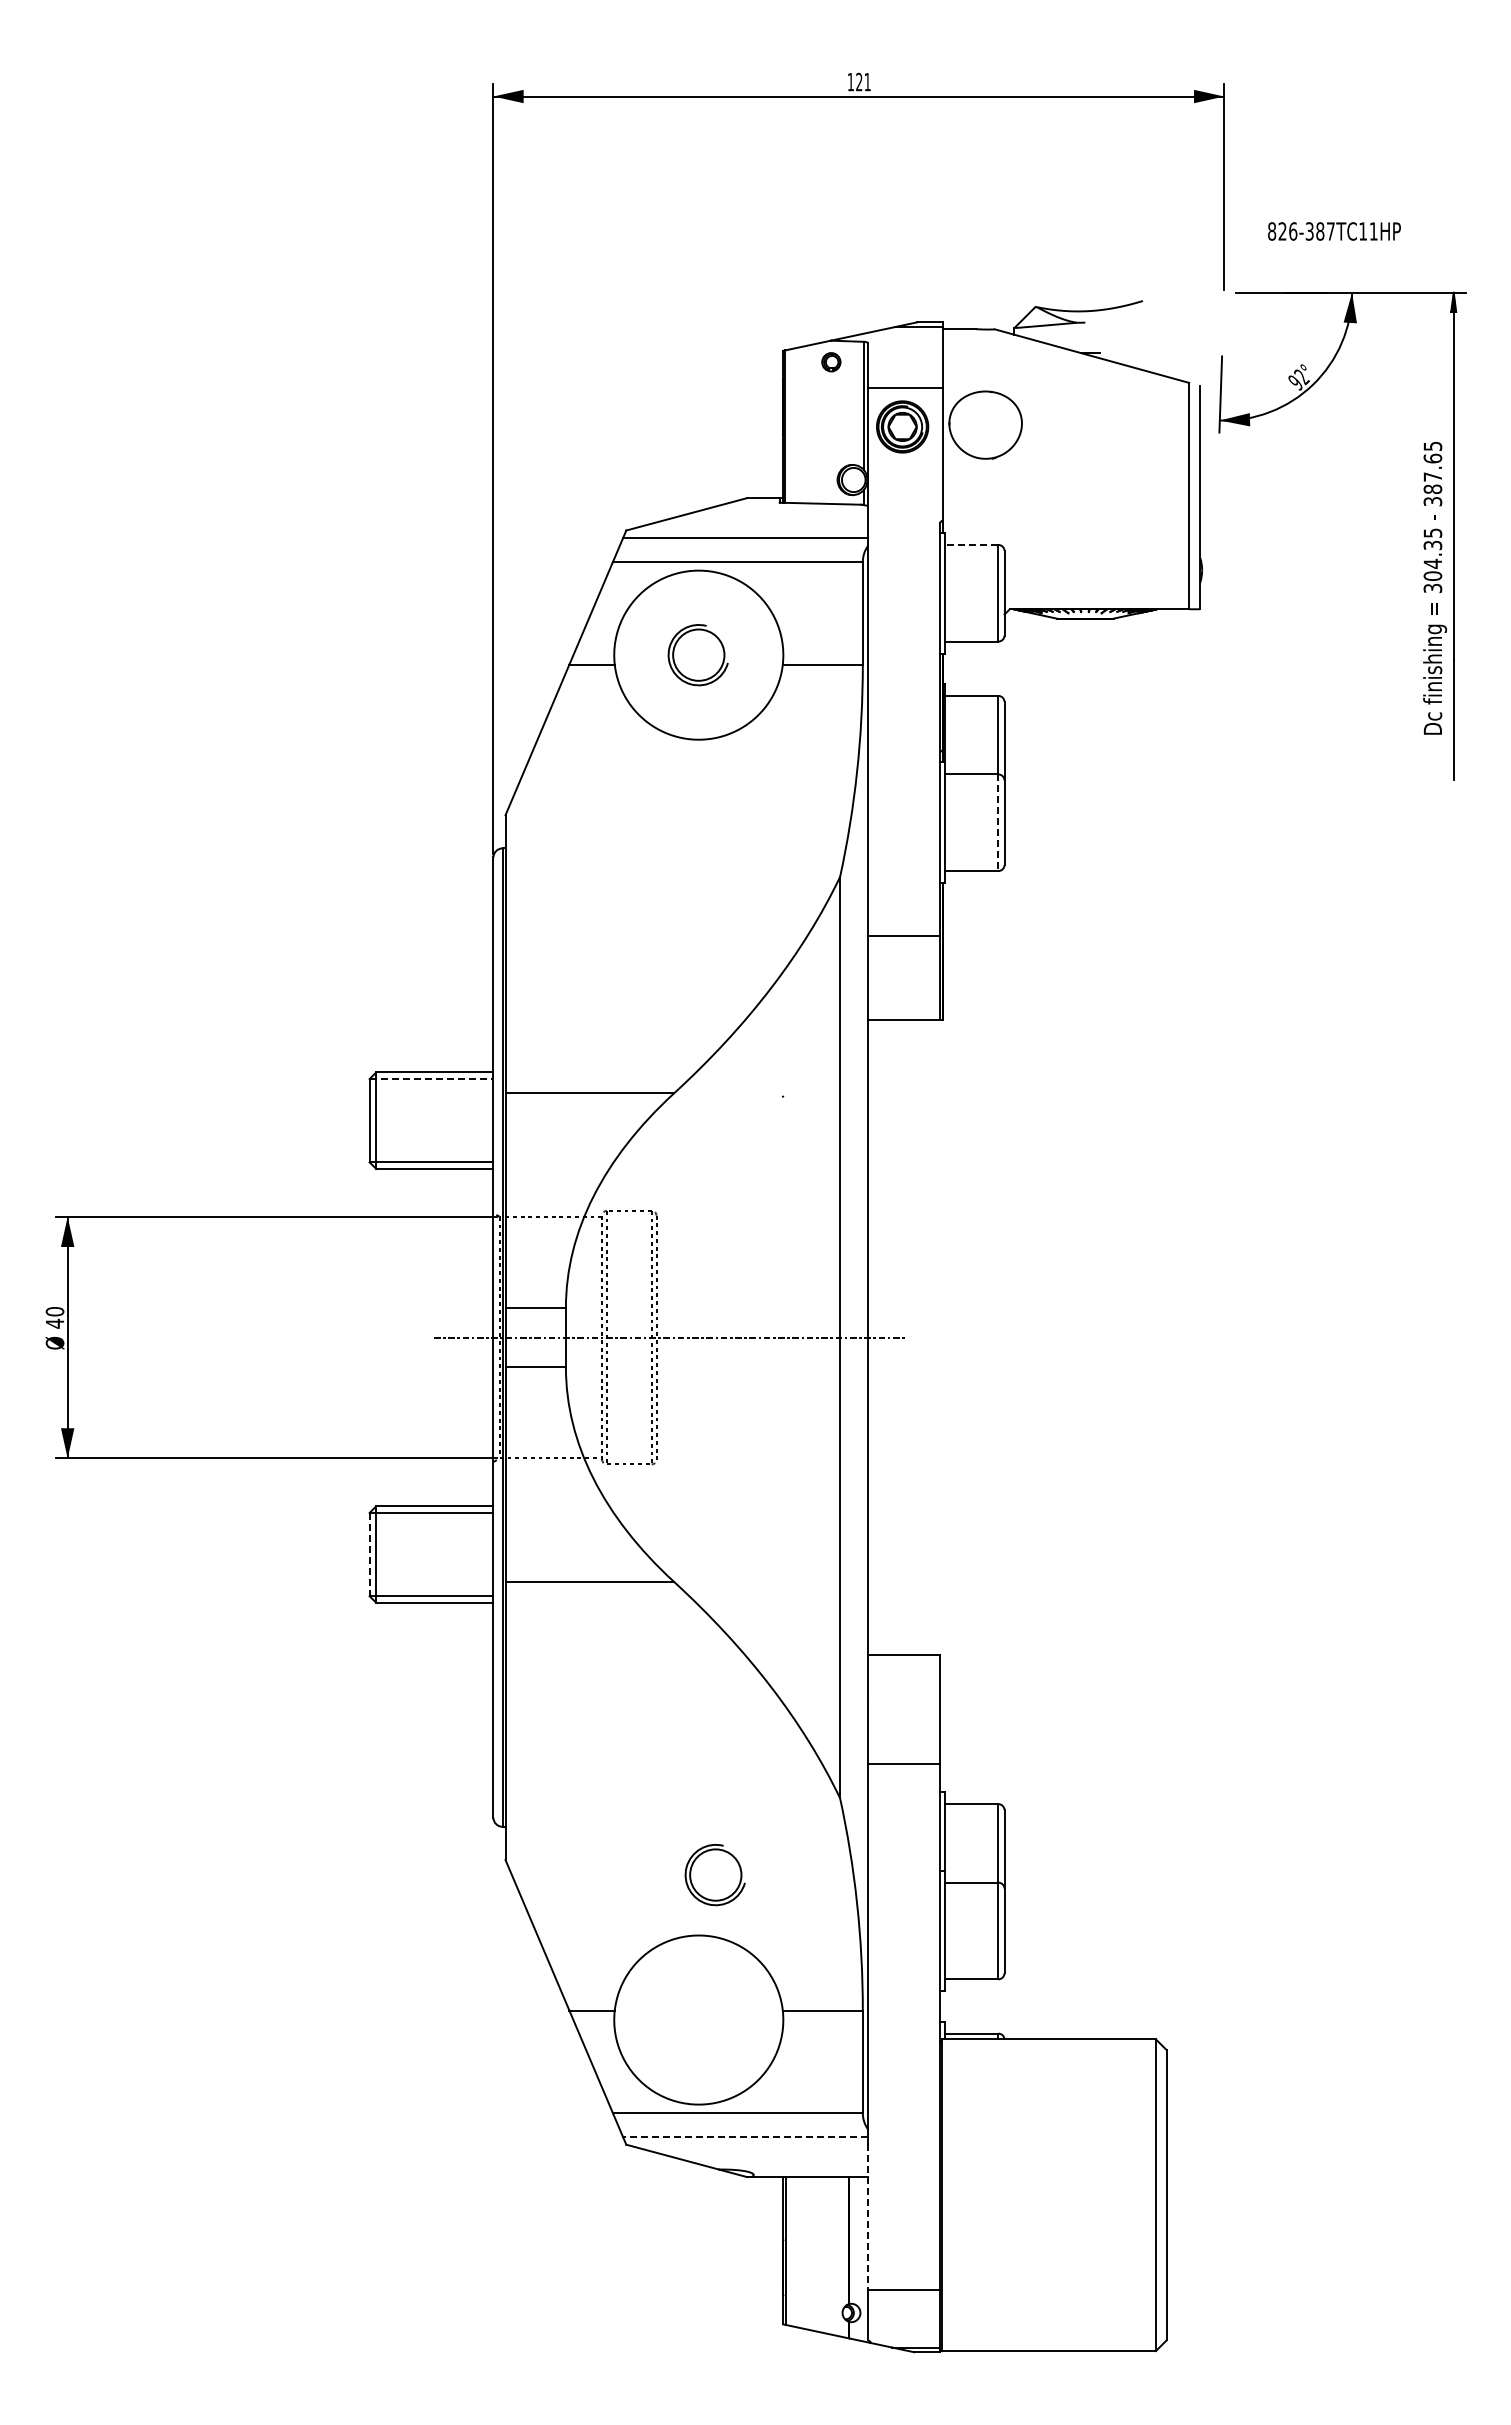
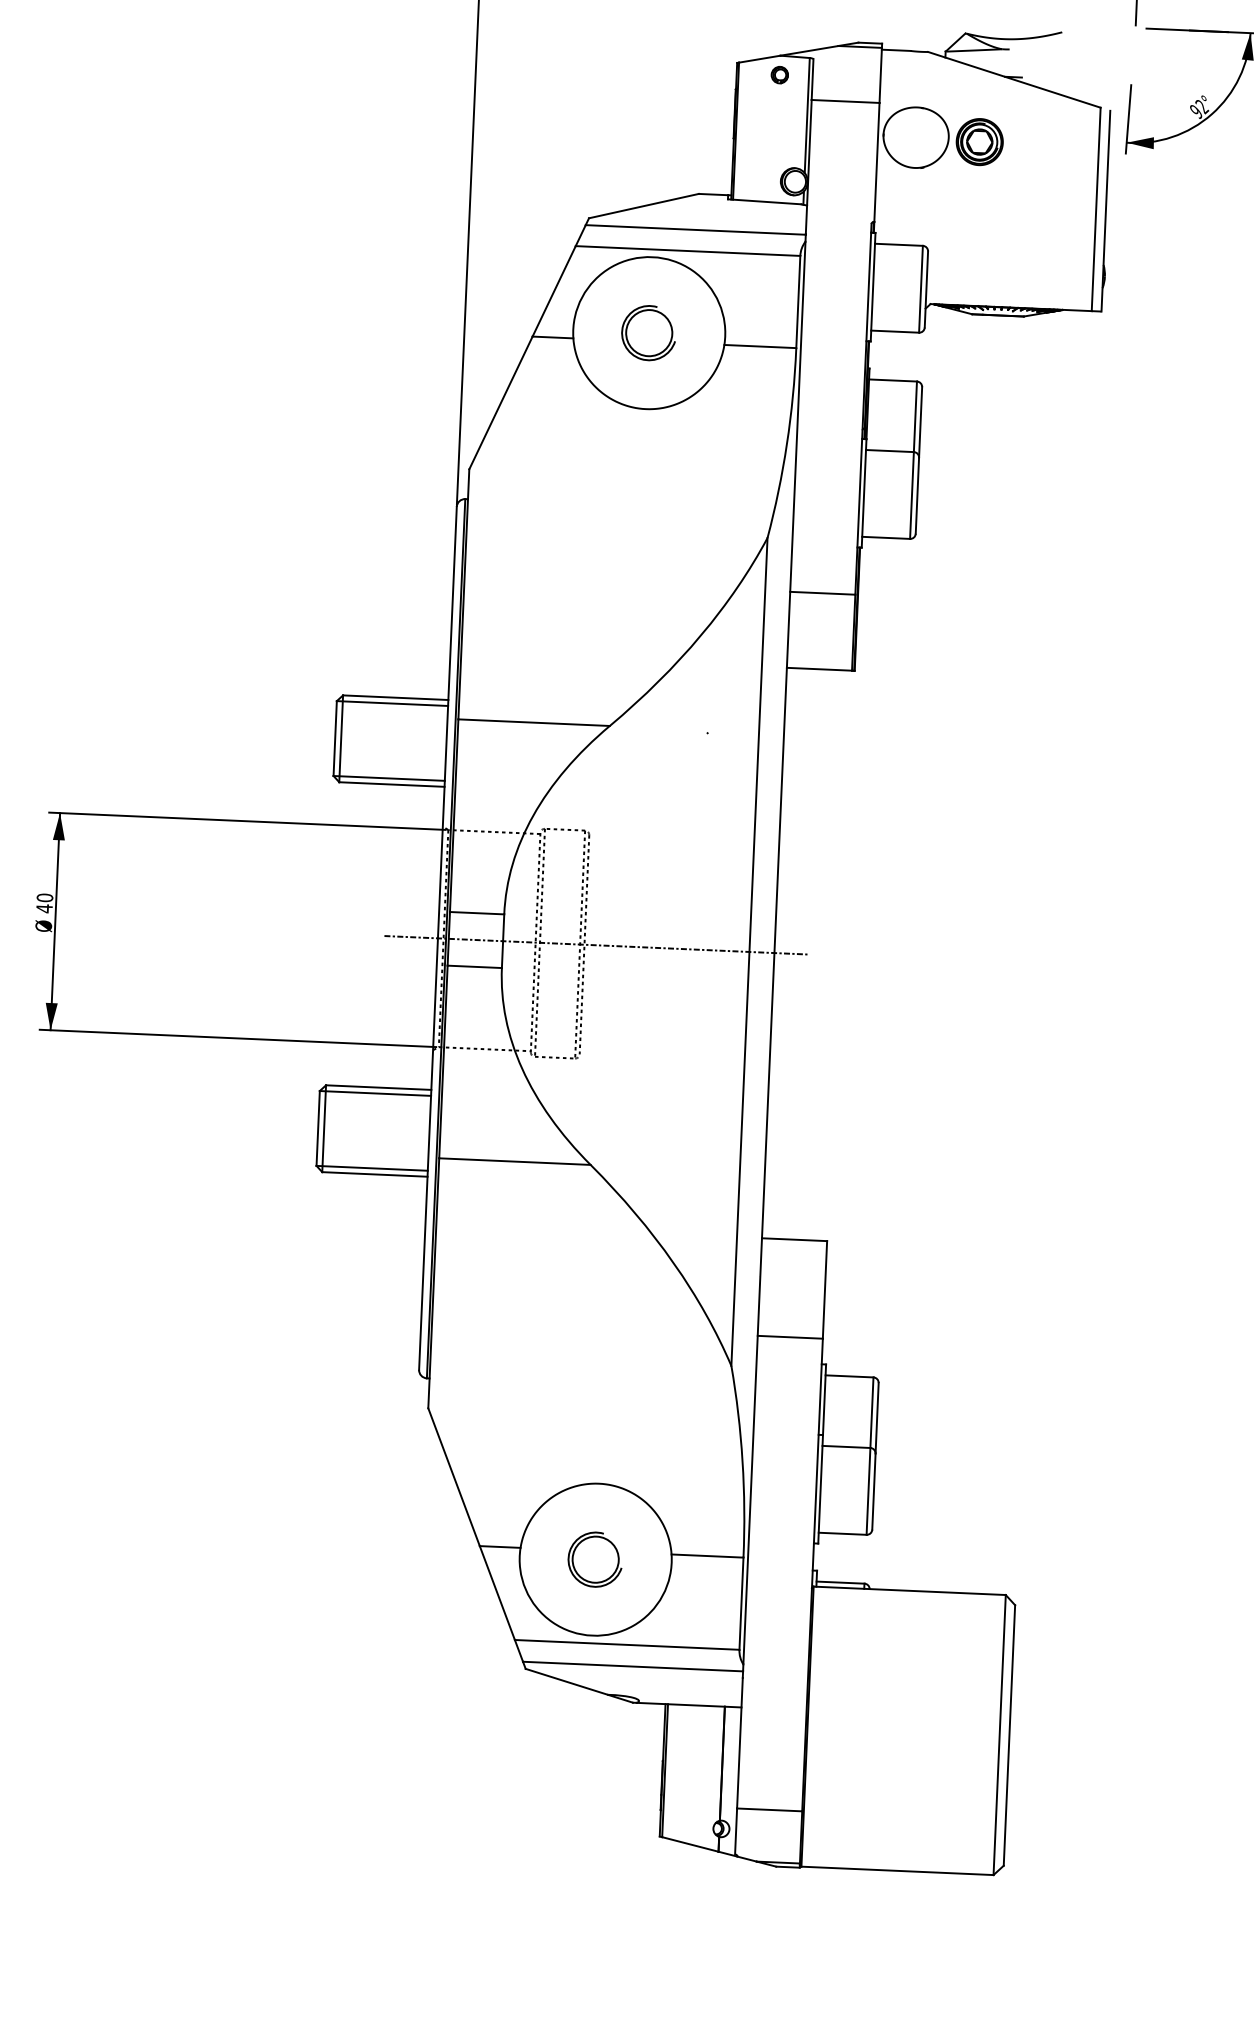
part: (902, 426) -> (979, 141), moved
line: (971, 544) -> (898, 244), dashed -> solid
line: (998, 823) -> (911, 496), dashed -> solid
line: (431, 1079) -> (392, 703), dashed -> solid
line: (369, 1554) -> (318, 1128), dashed -> solid
part: (714, 1875) -> (594, 1560), moved
line: (744, 2136) -> (632, 1666), dashed -> solid
line: (867, 2216) -> (739, 1742), dashed -> solid

